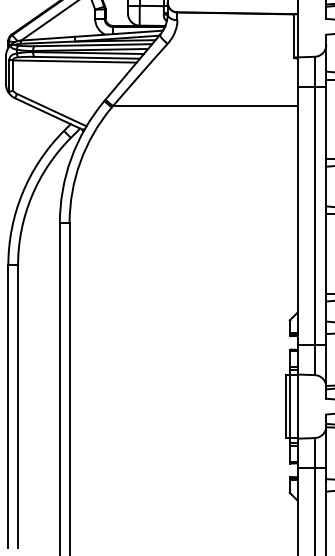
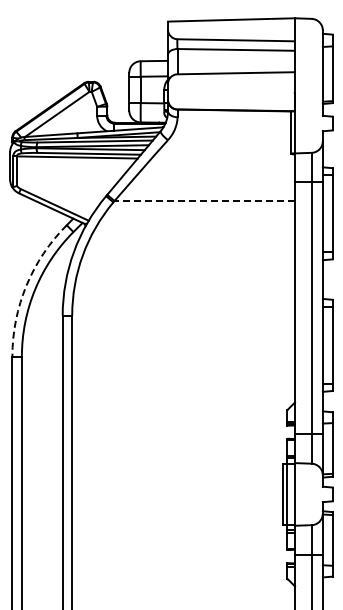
line: (205, 106) -> (204, 201), solid -> dashed
arc: (22, 192) -> (26, 285), solid -> dashed

